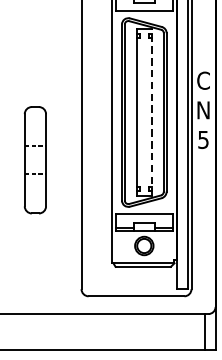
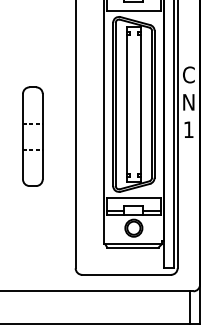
line: (151, 111) -> (140, 103), dashed -> solid
text: (203, 139) -> (188, 129), 5 -> 1
part: (34, 160) -> (32, 136), moved

